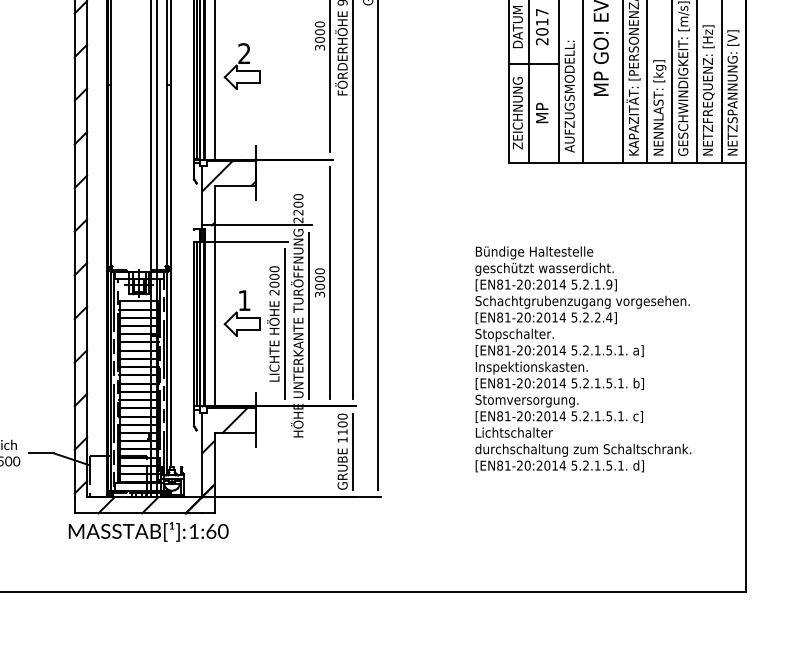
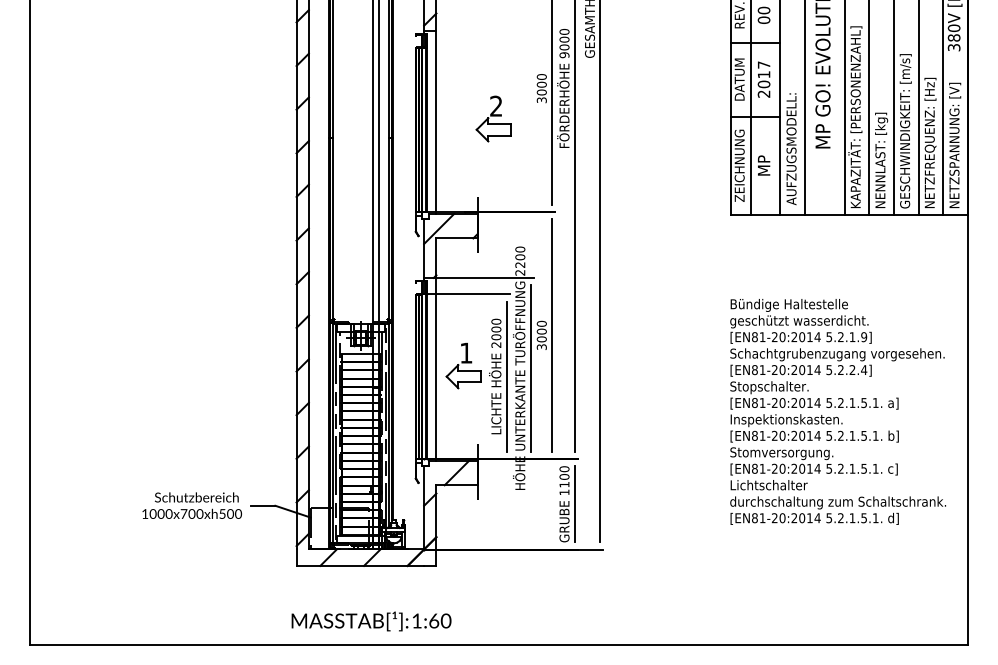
part: (241, 65) -> (493, 118), moved
text: (582, 358) -> (837, 411), moved
text: (148, 531) -> (371, 621), moved

